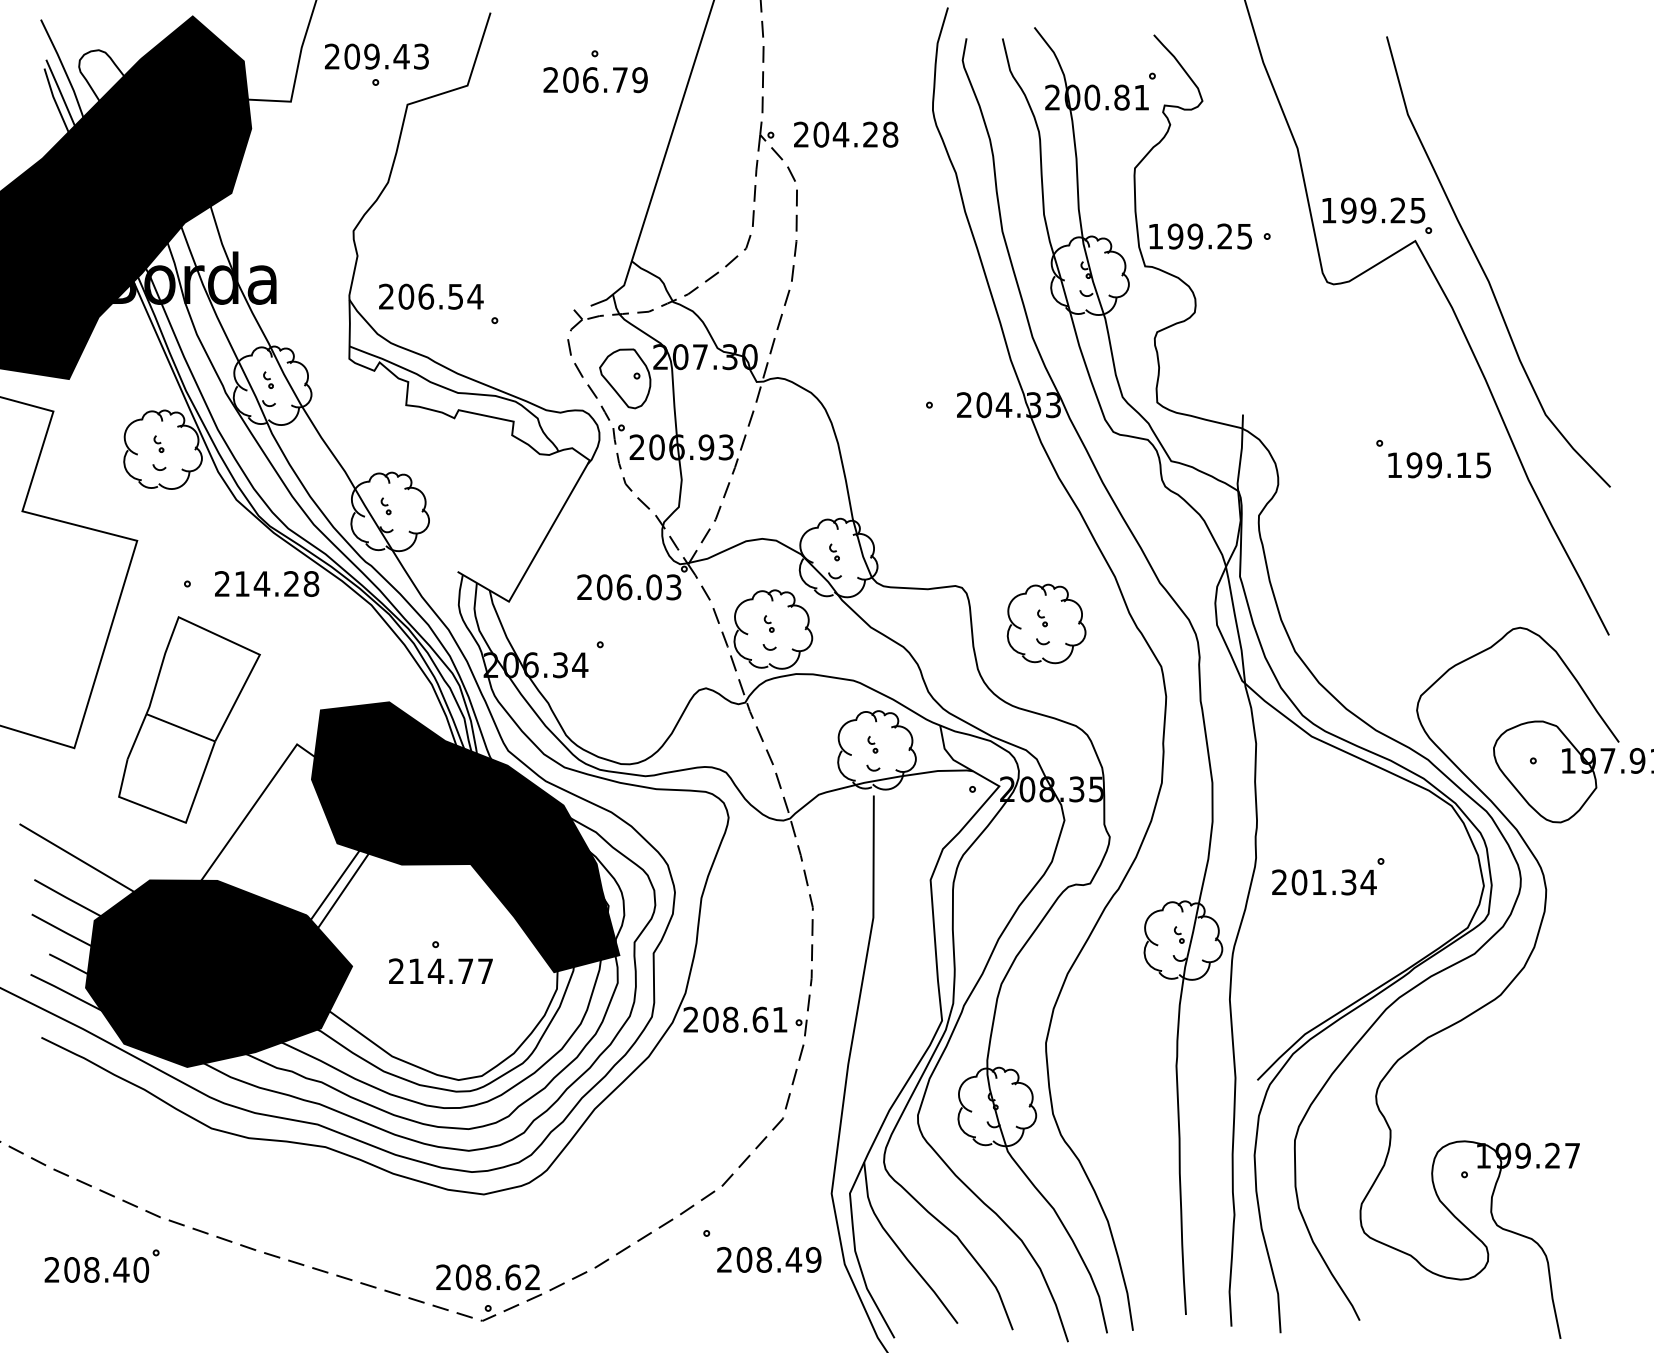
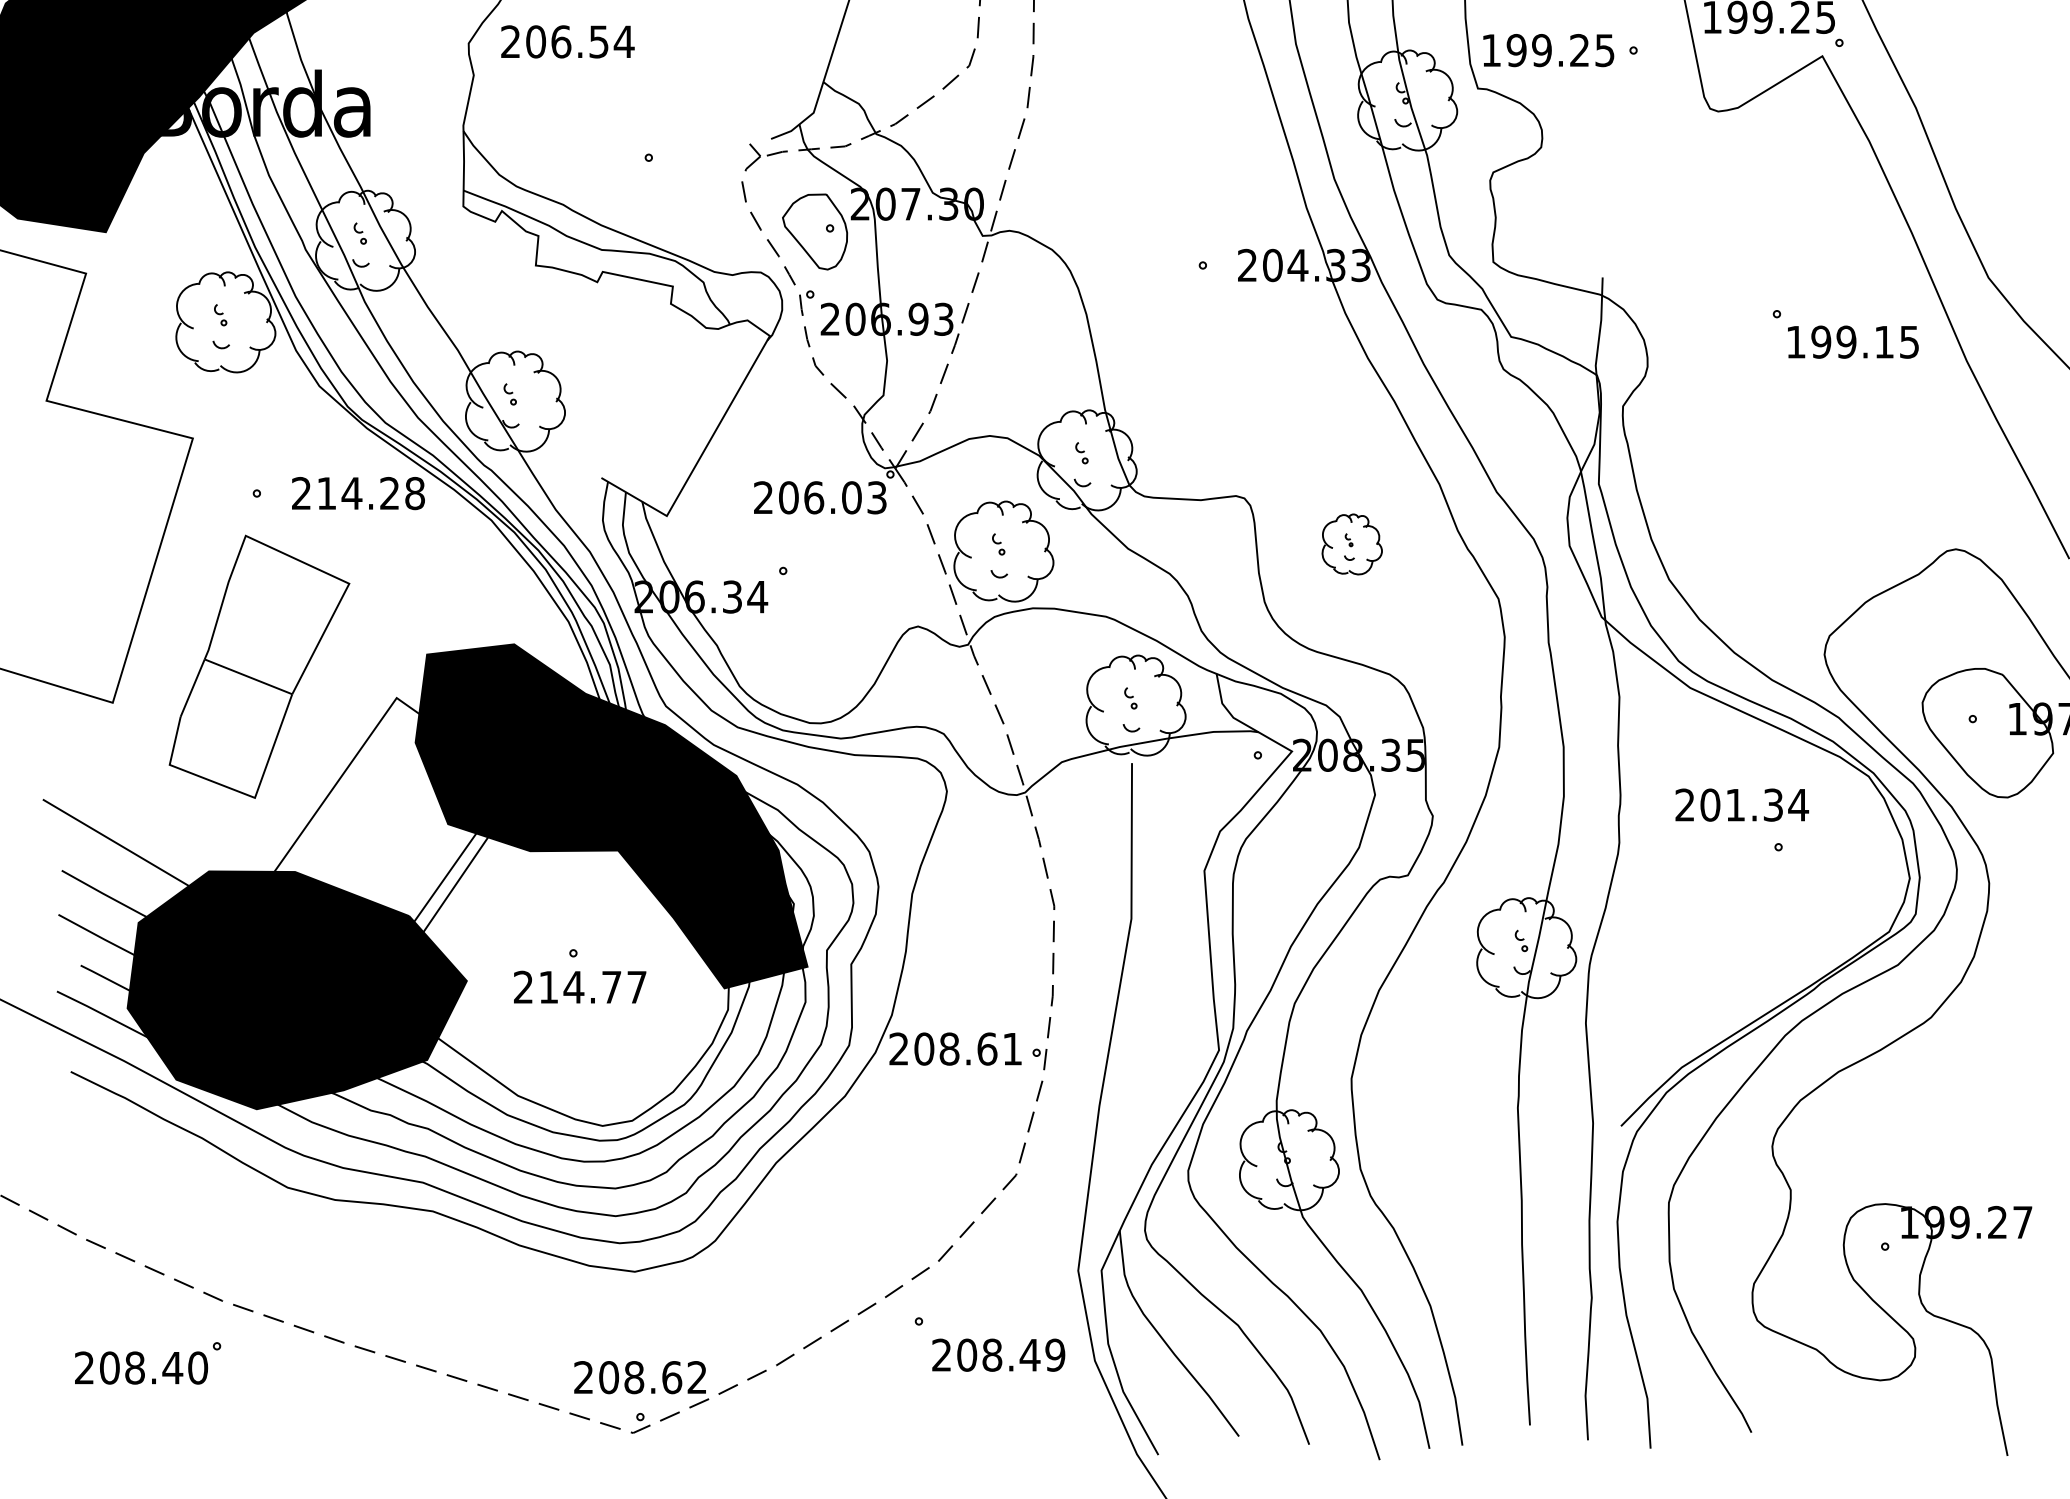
text: (431, 296) -> (568, 41), moved
part: (1046, 623) -> (1352, 543), size x0.6
text: (1324, 882) -> (1742, 805), moved

